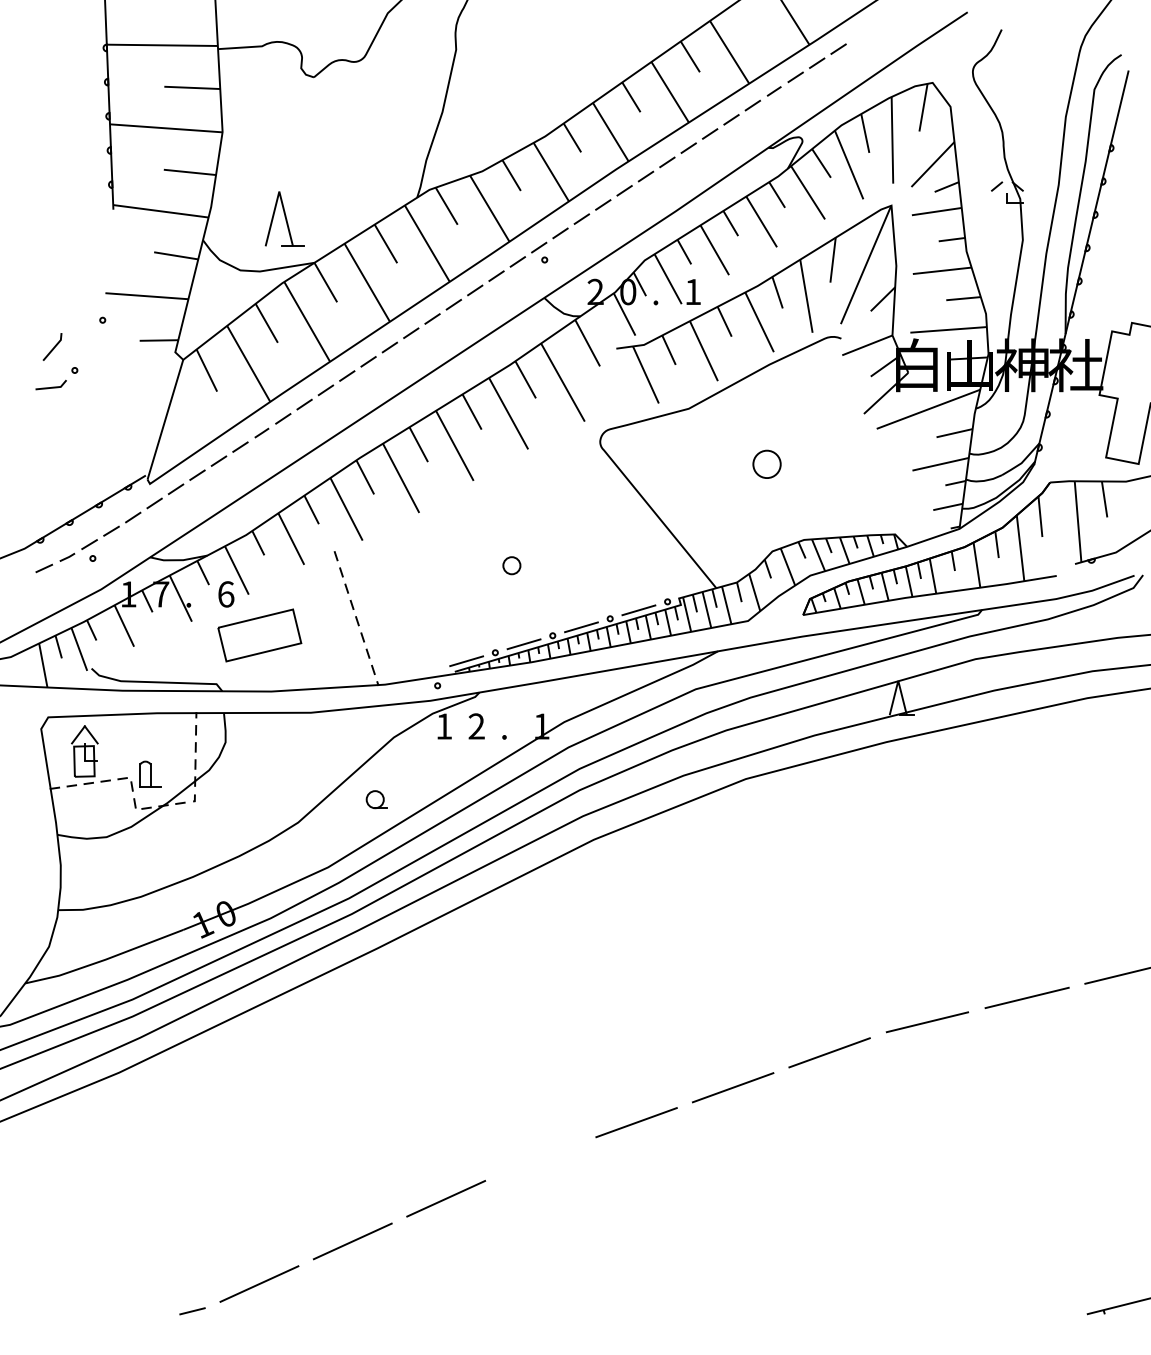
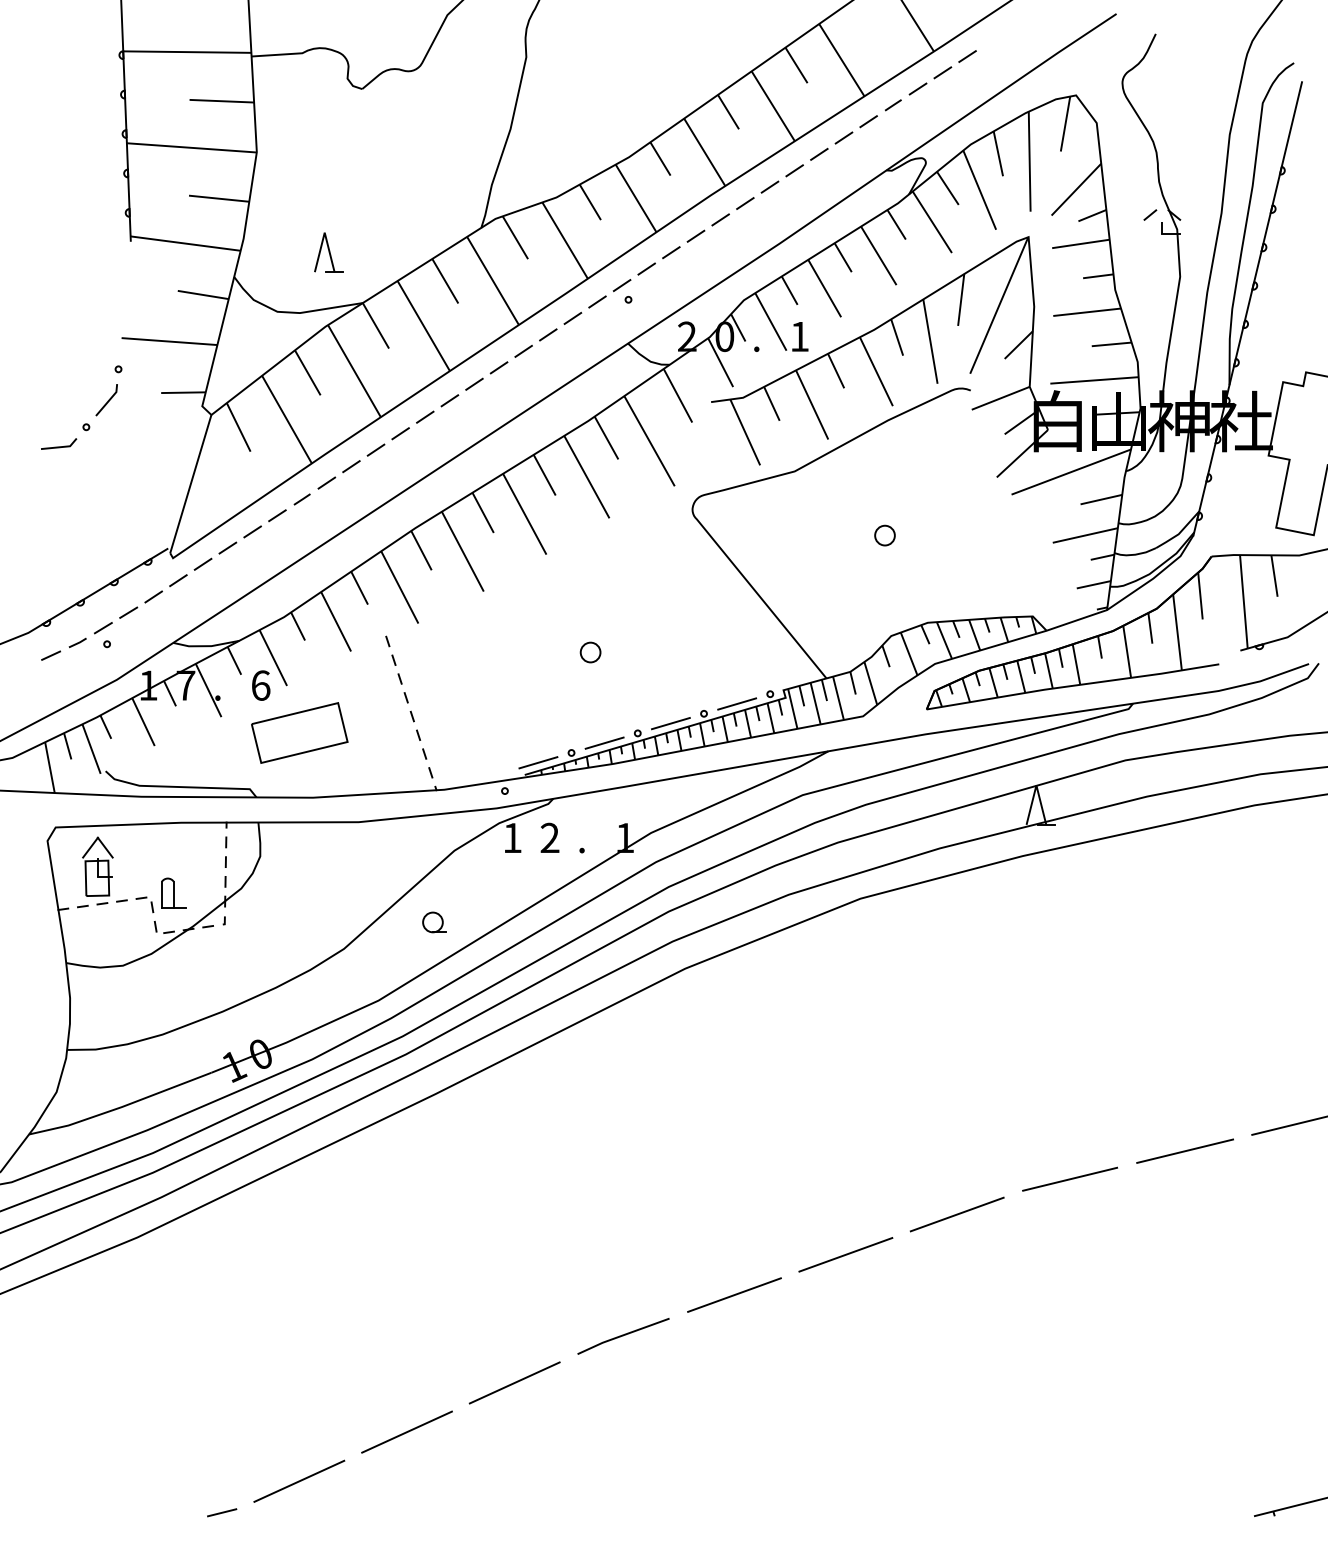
part: (284, 218) -> (328, 251), size x0.62
line: (53, 347) -> (107, 400), moved
circle: (766, 463) -> (884, 534), size x0.62
line: (540, 1158) -> (623, 1336), added

